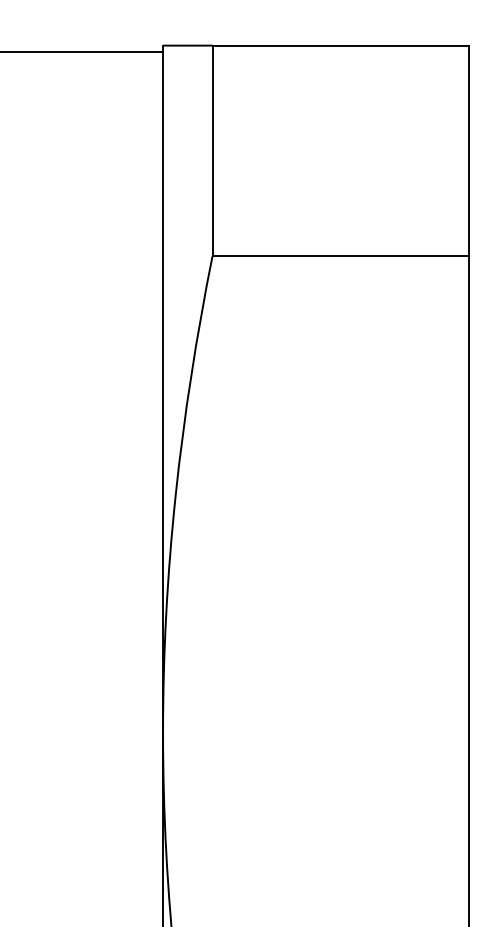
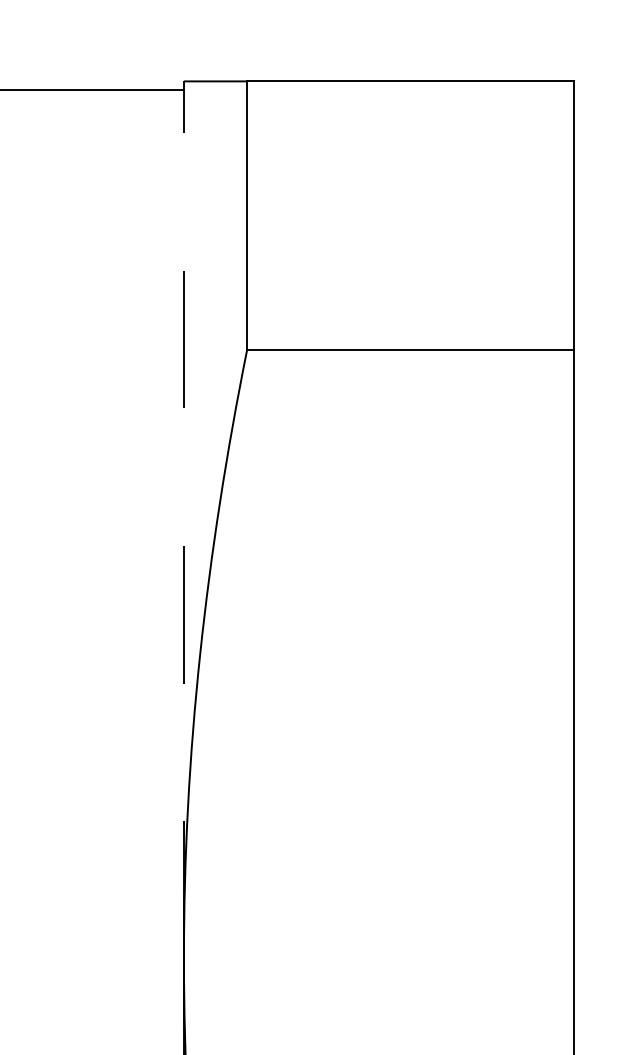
line: (163, 389) -> (184, 520), solid -> dashed

